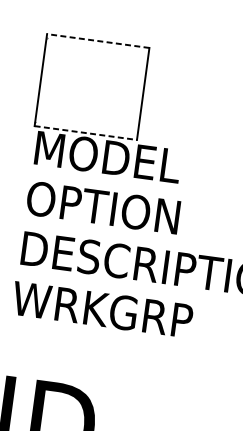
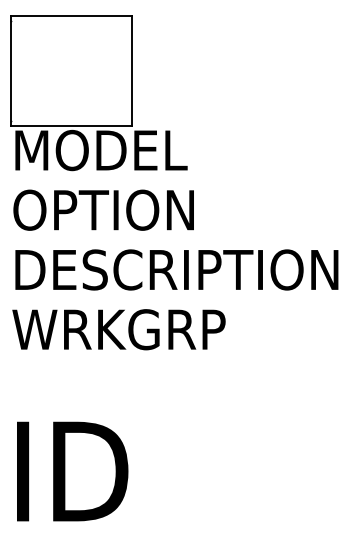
line: (98, 41) -> (71, 16), dashed -> solid
line: (85, 132) -> (71, 125), dashed -> solid

